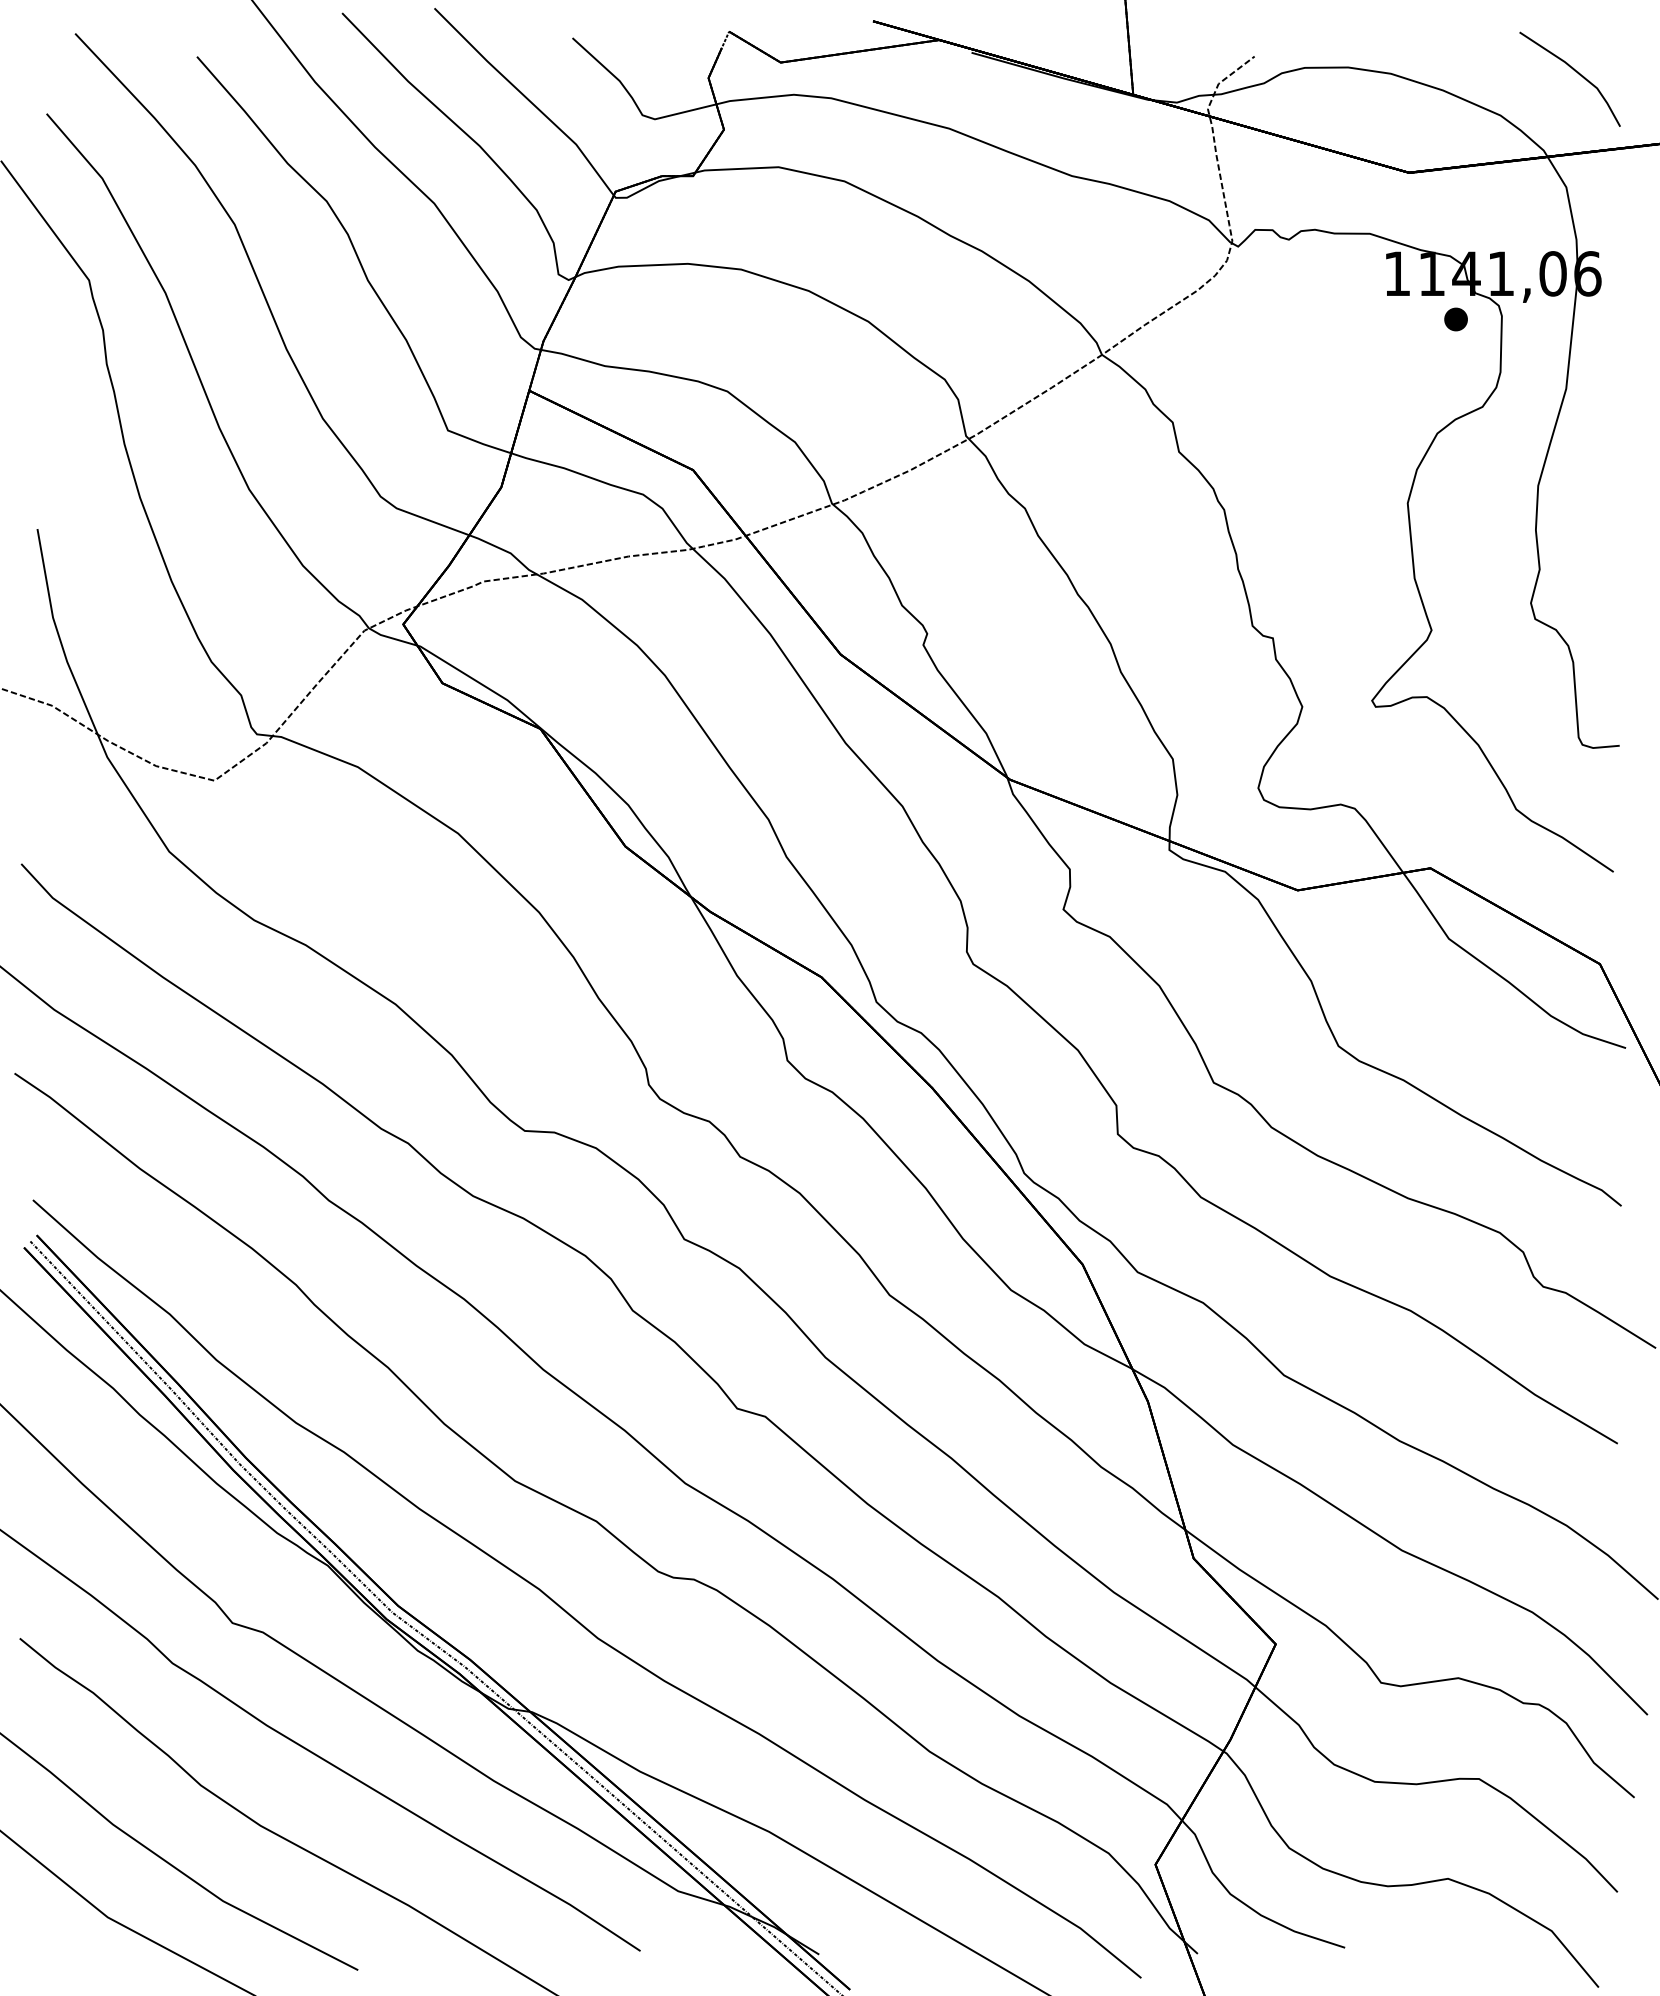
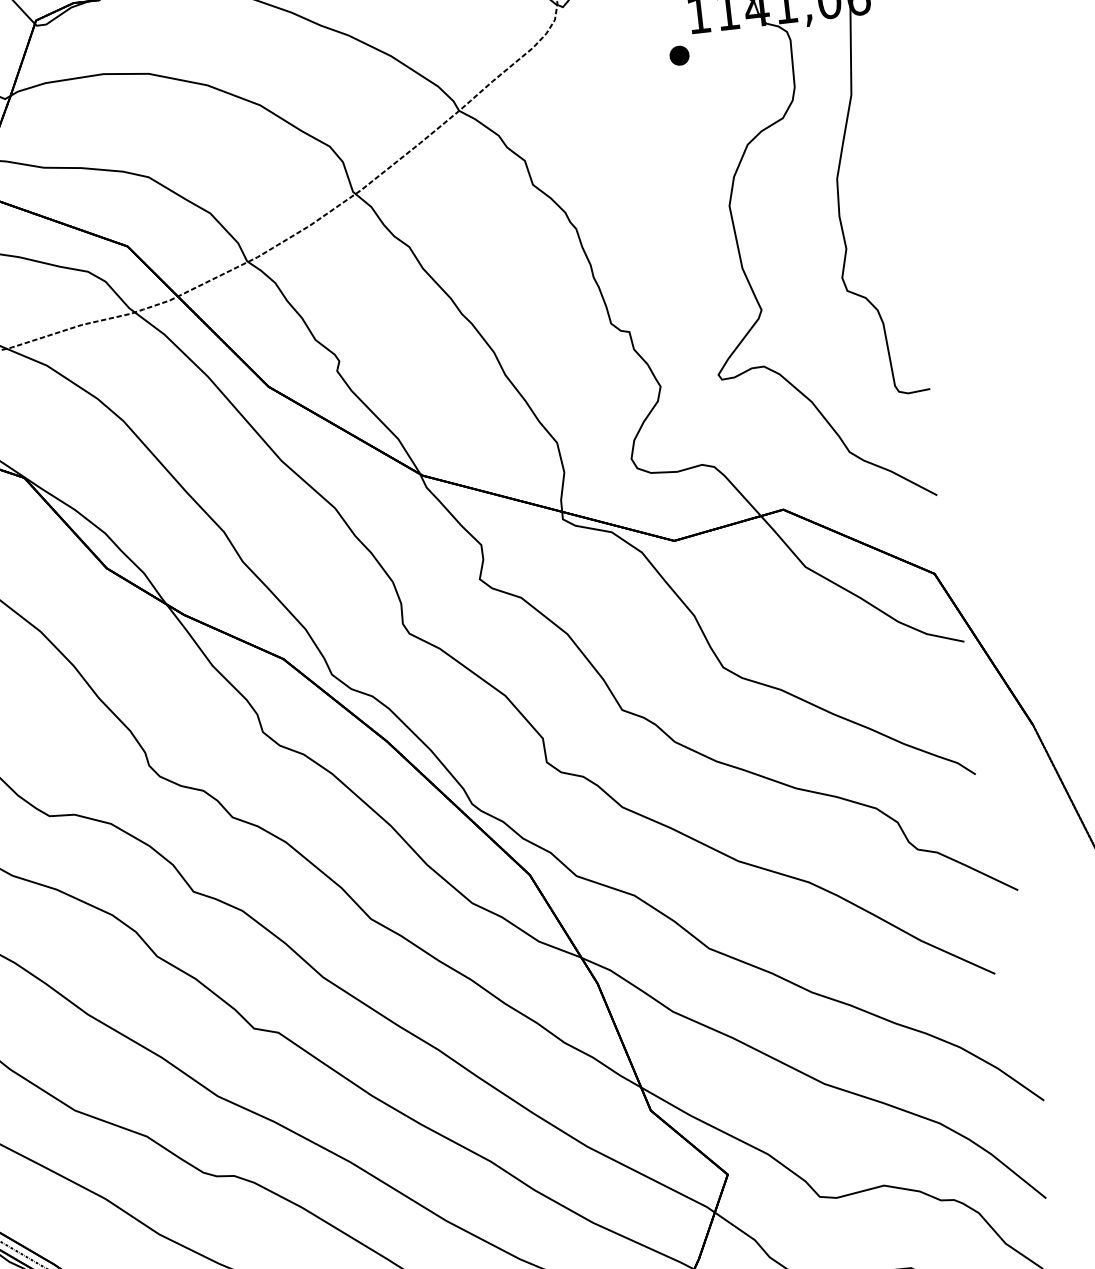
part: (1455, 319) -> (679, 55), moved

